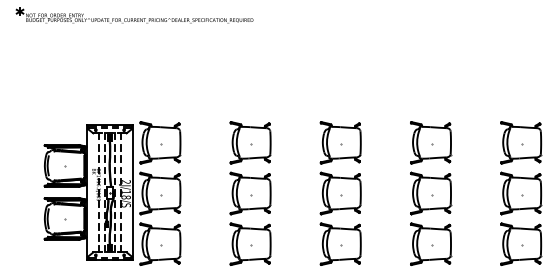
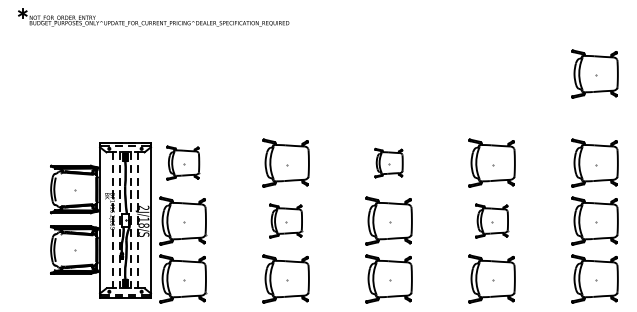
part: (520, 64) -> (594, 73), added
part: (160, 142) -> (183, 162), size x0.7
part: (340, 142) -> (388, 162), size x0.6
part: (250, 192) -> (285, 220), size x0.7
part: (430, 192) -> (491, 220), size x0.7

